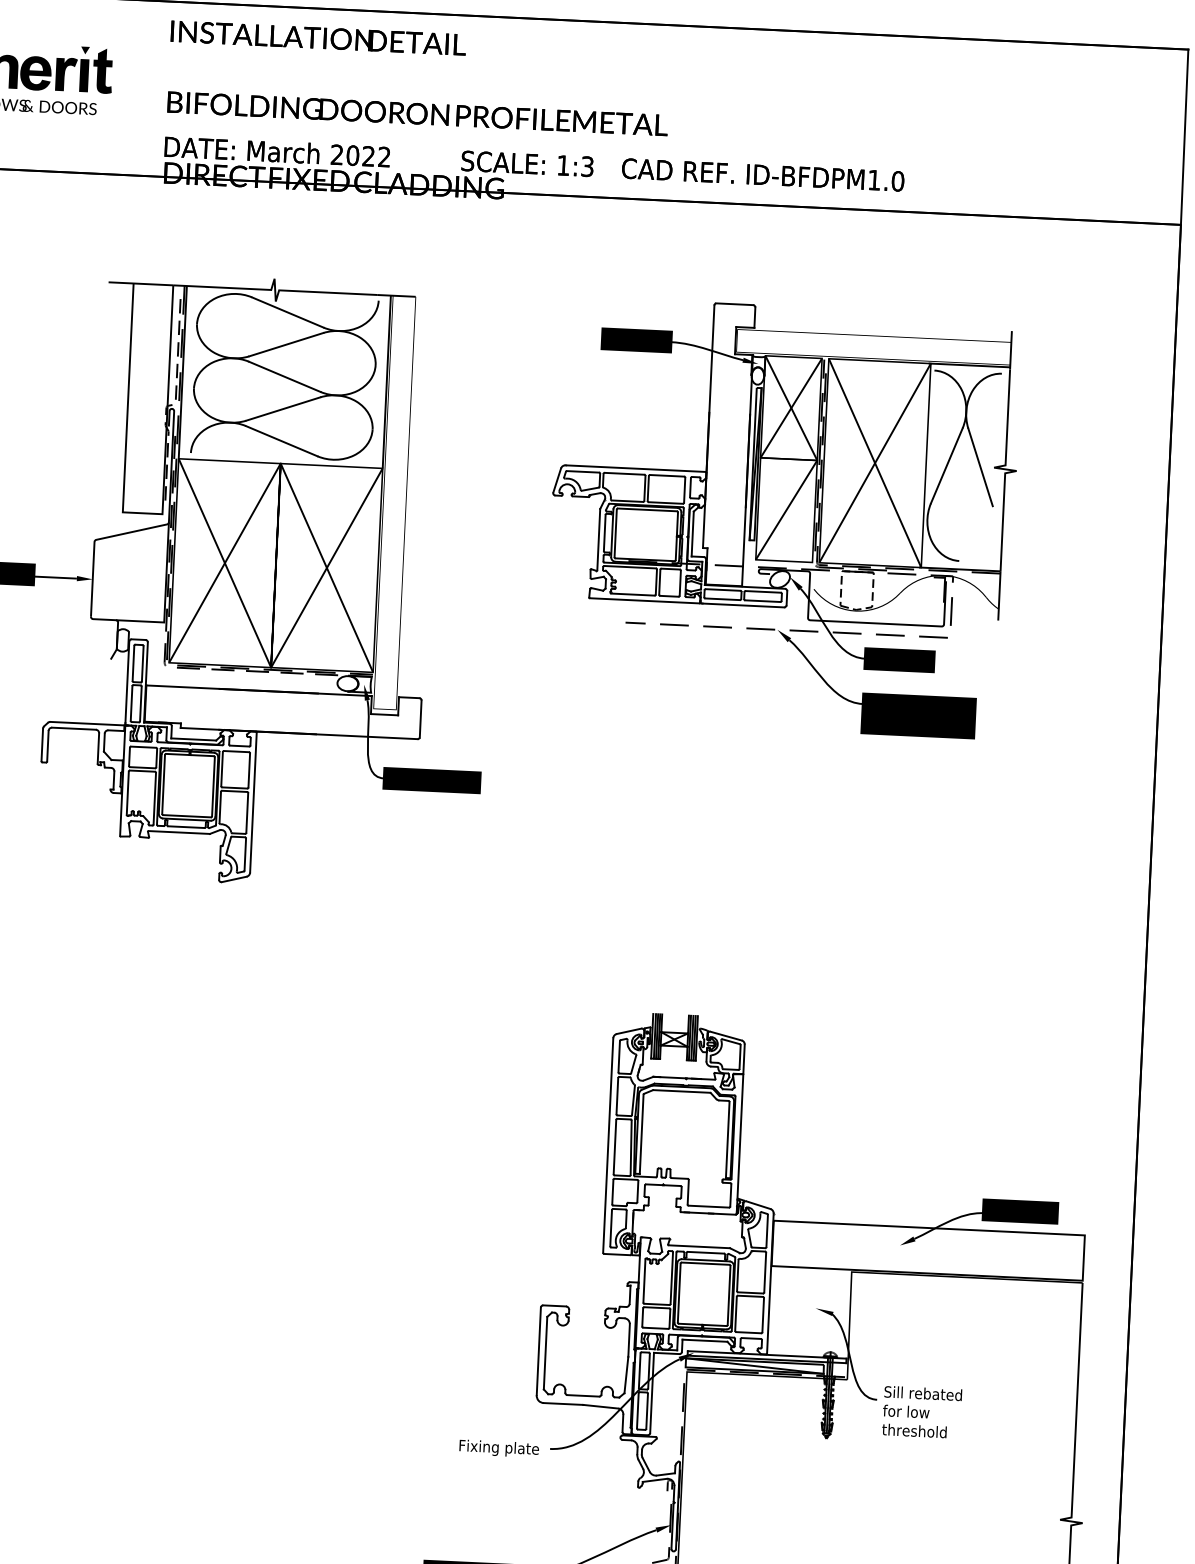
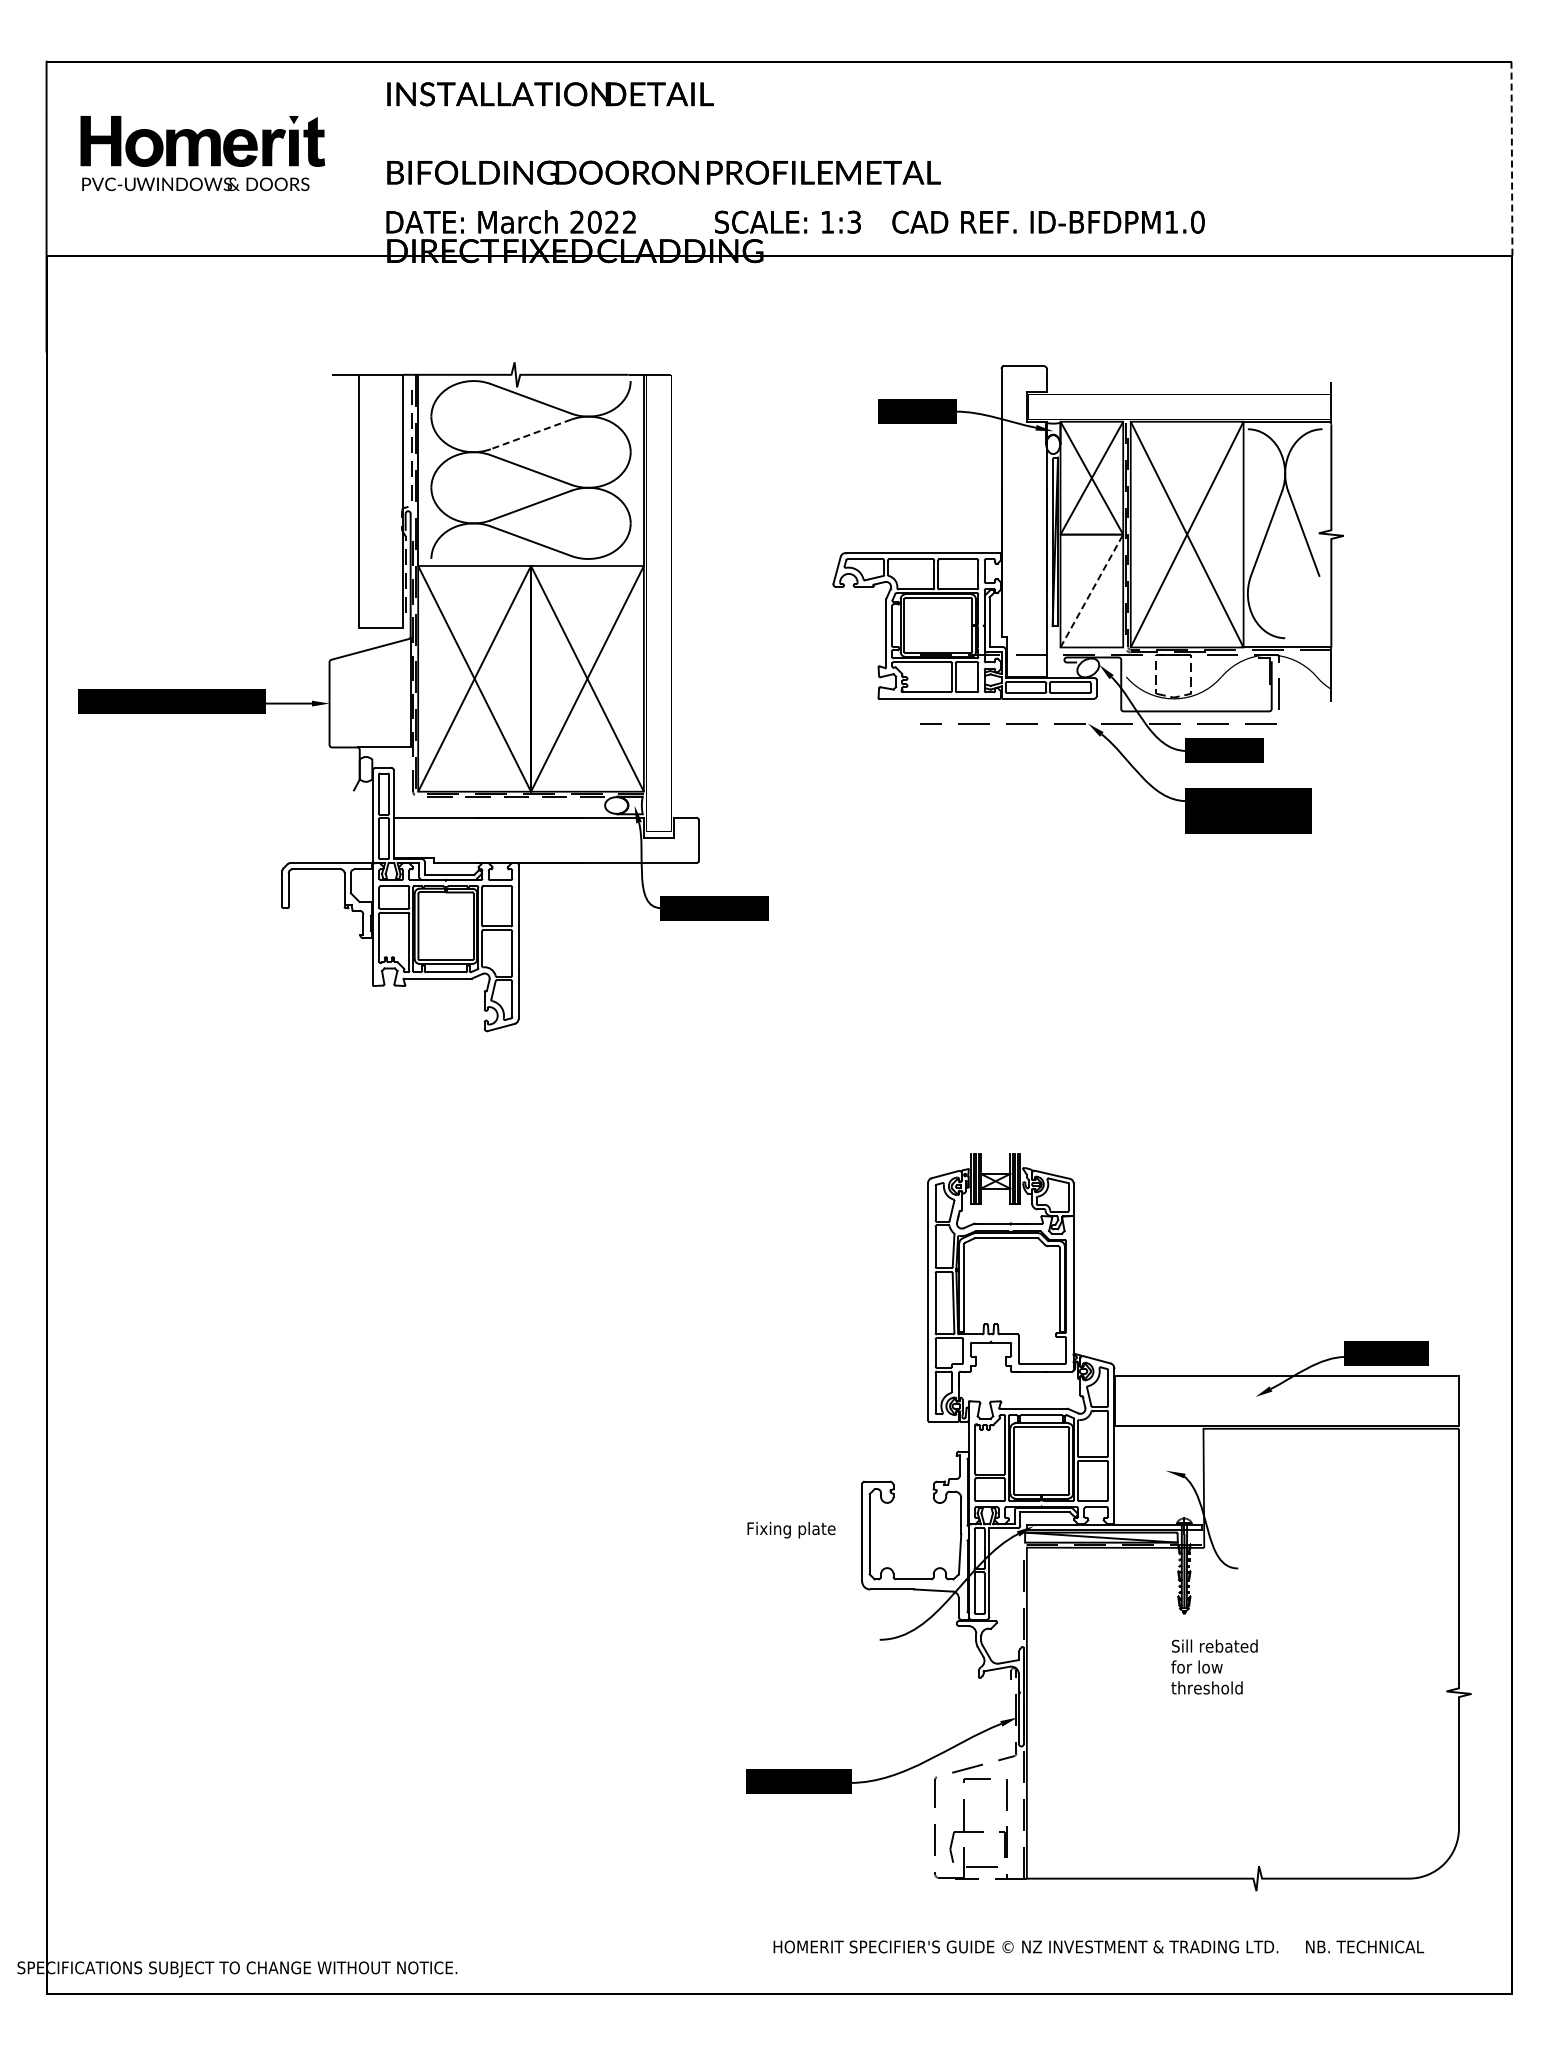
line: (1184, 137) -> (1511, 158), solid -> dashed
line: (286, 344) -> (531, 434), solid -> dashed
line: (786, 510) -> (1091, 591), solid -> dashed
text: (922, 1411) -> (1214, 1666), moved
text: (499, 1449) -> (791, 1530), moved

